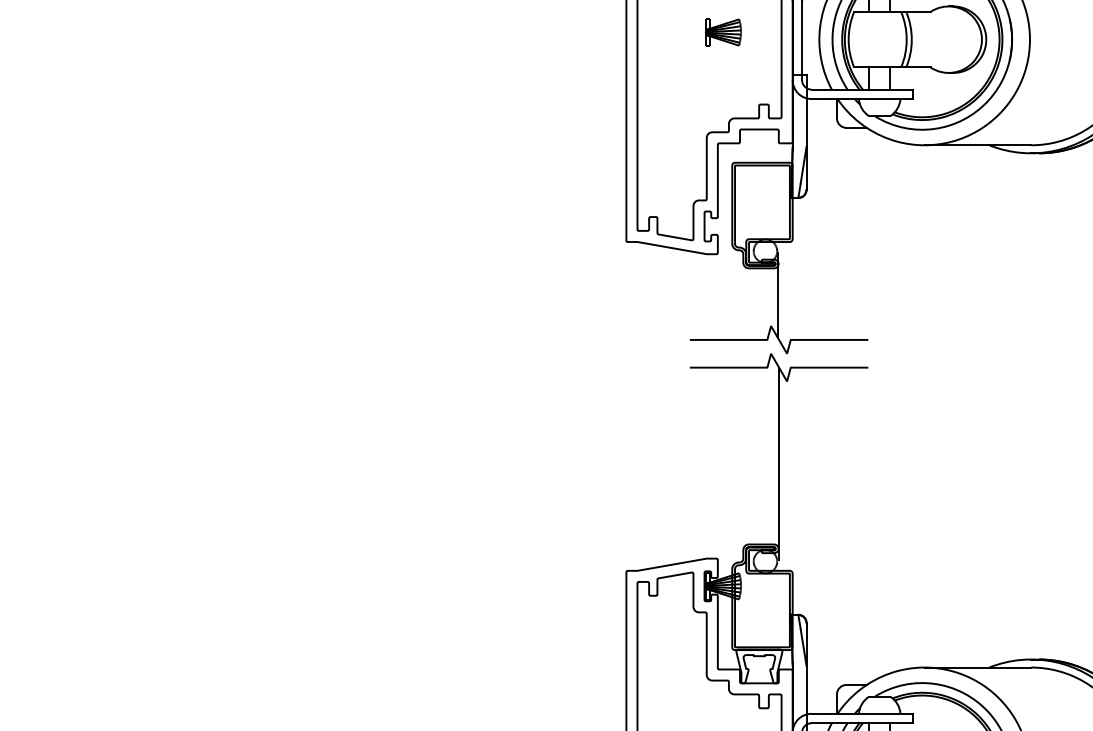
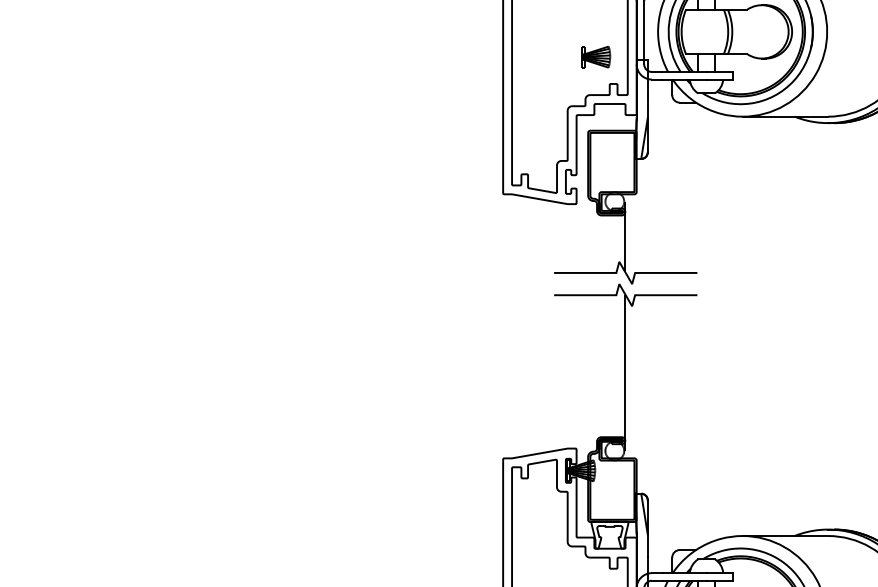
part: (723, 31) -> (596, 56), moved

